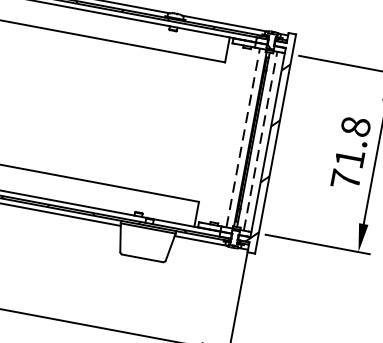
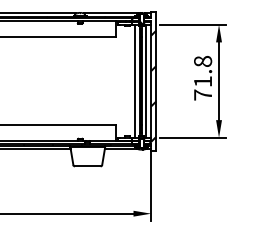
line: (243, 138) -> (135, 81), dashed -> solid
line: (260, 141) -> (146, 81), dashed -> solid

